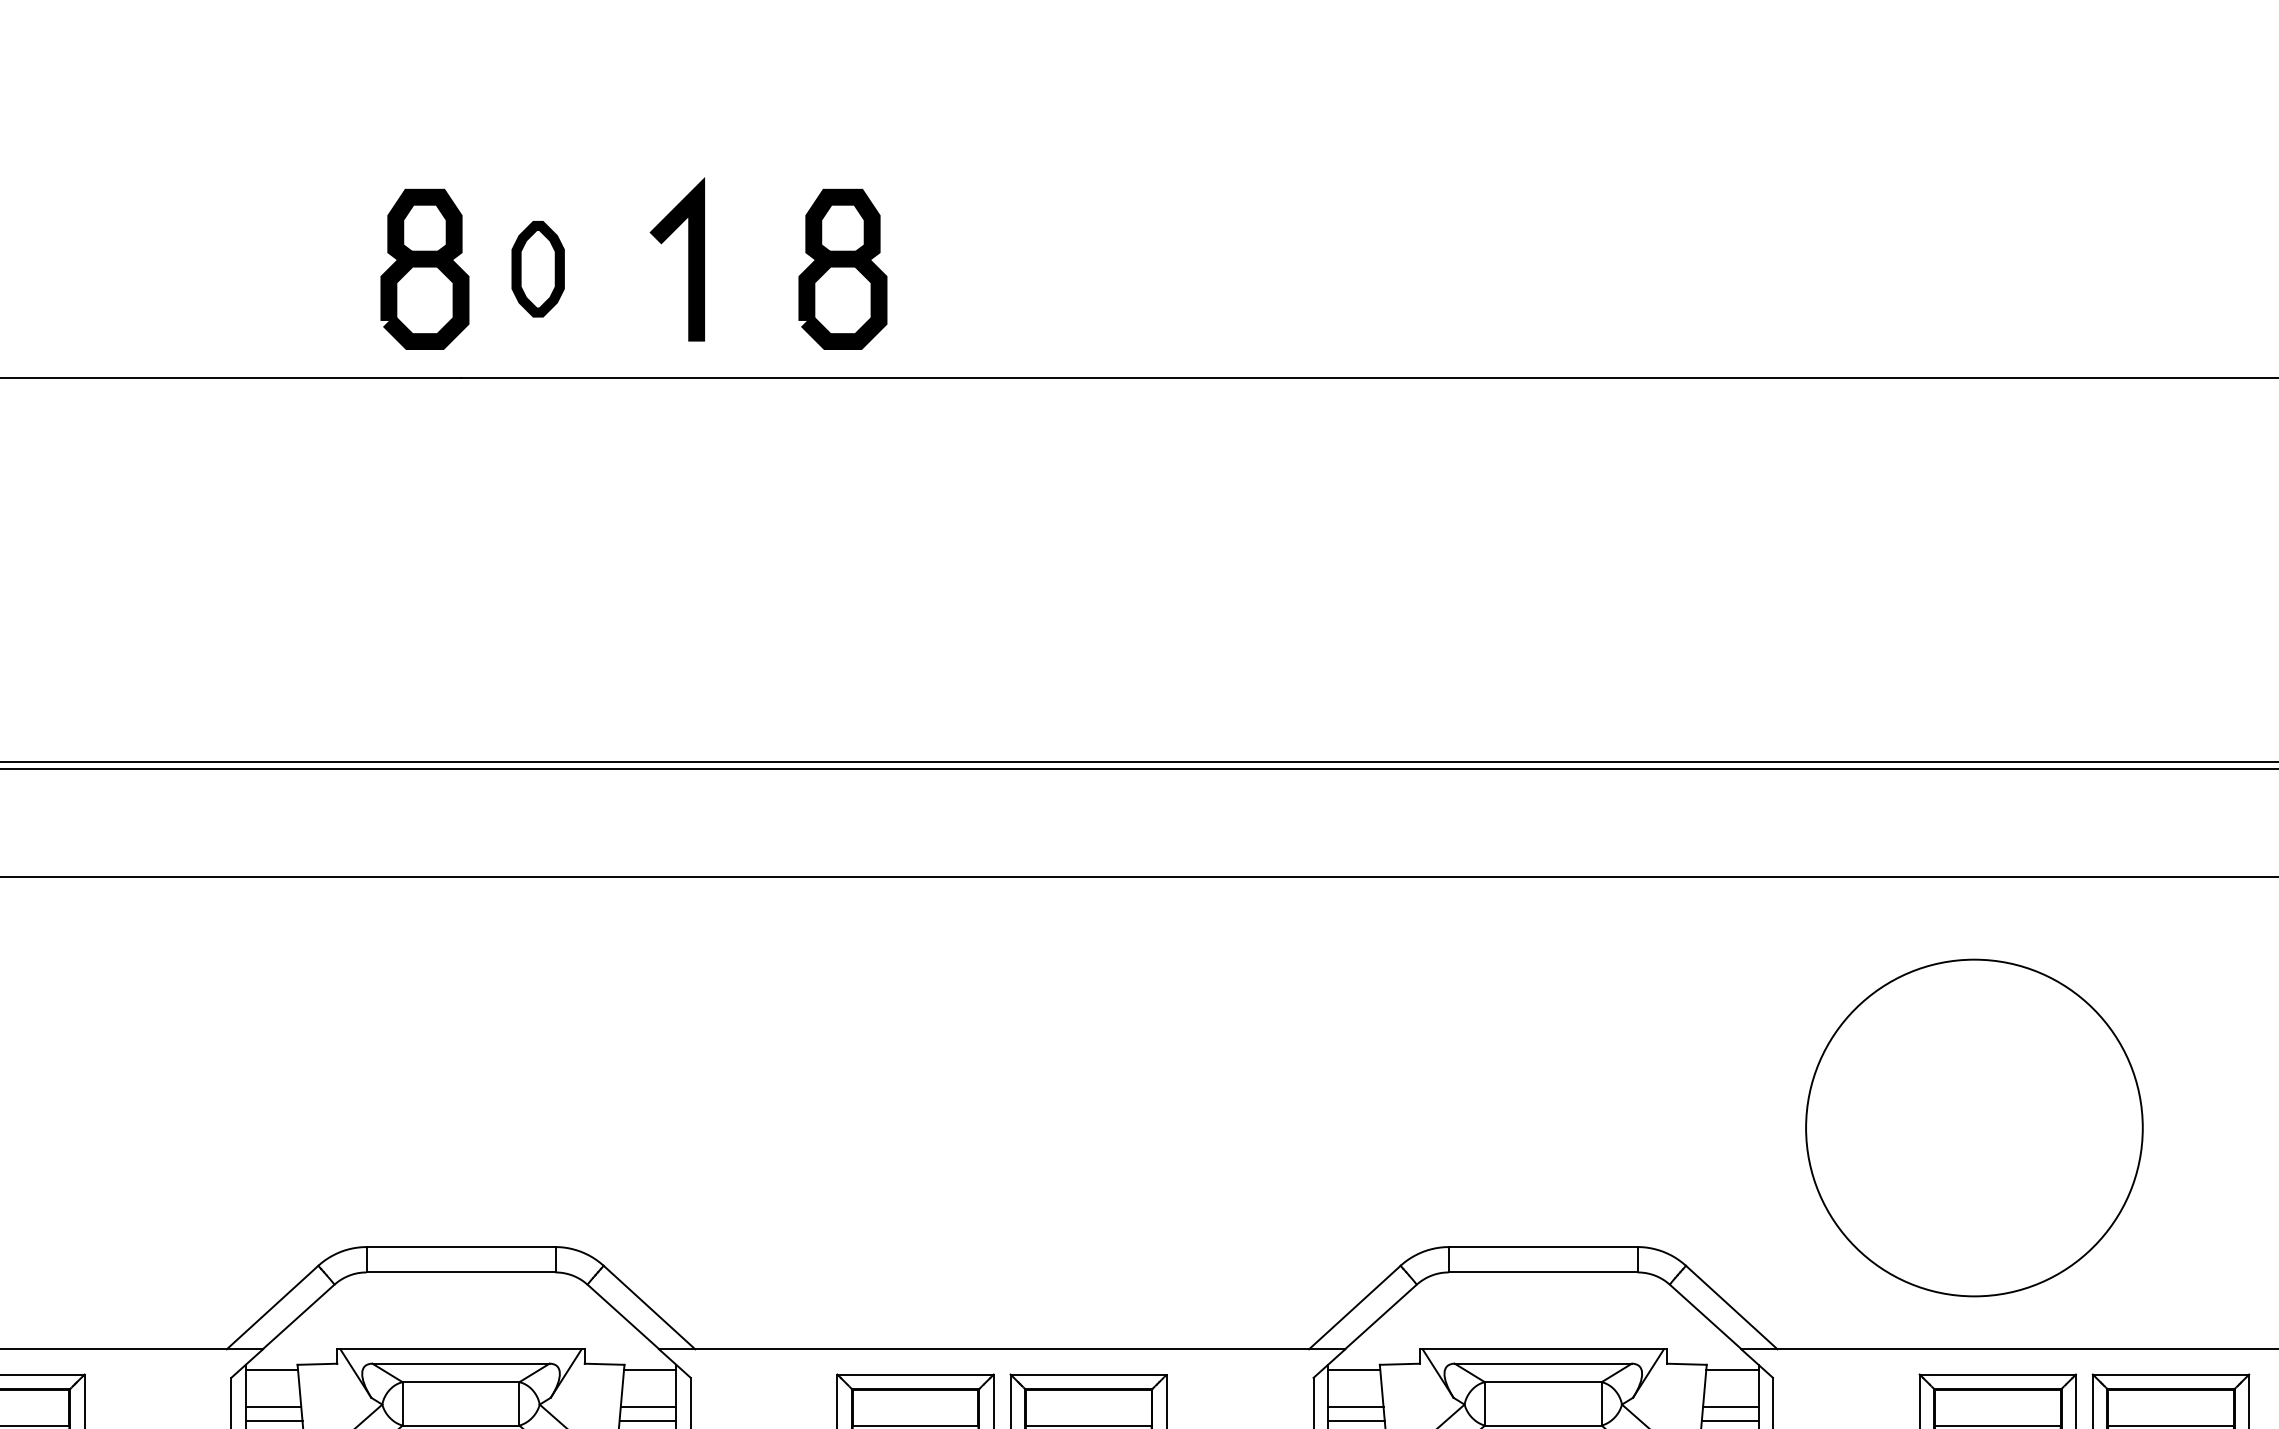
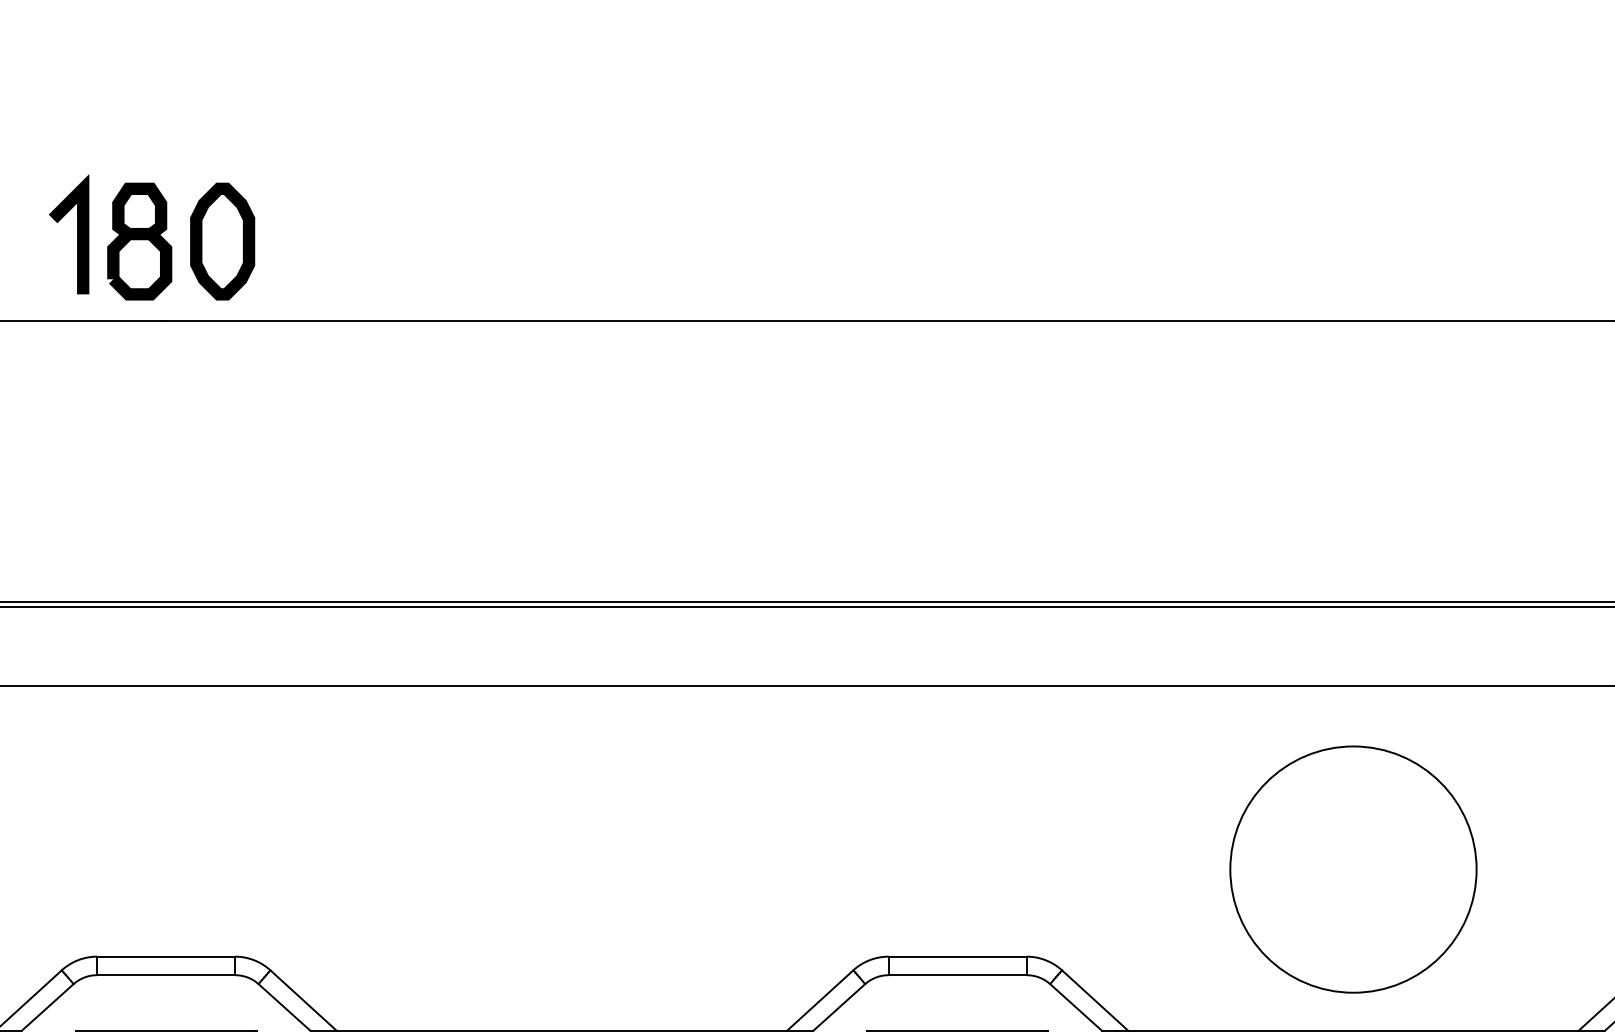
line: (688, 259) -> (77, 234), moved
part: (537, 268) -> (222, 240), size x1.67
part: (842, 268) -> (445, 240), removed
circle: (1974, 1127) -> (1353, 869), moved

